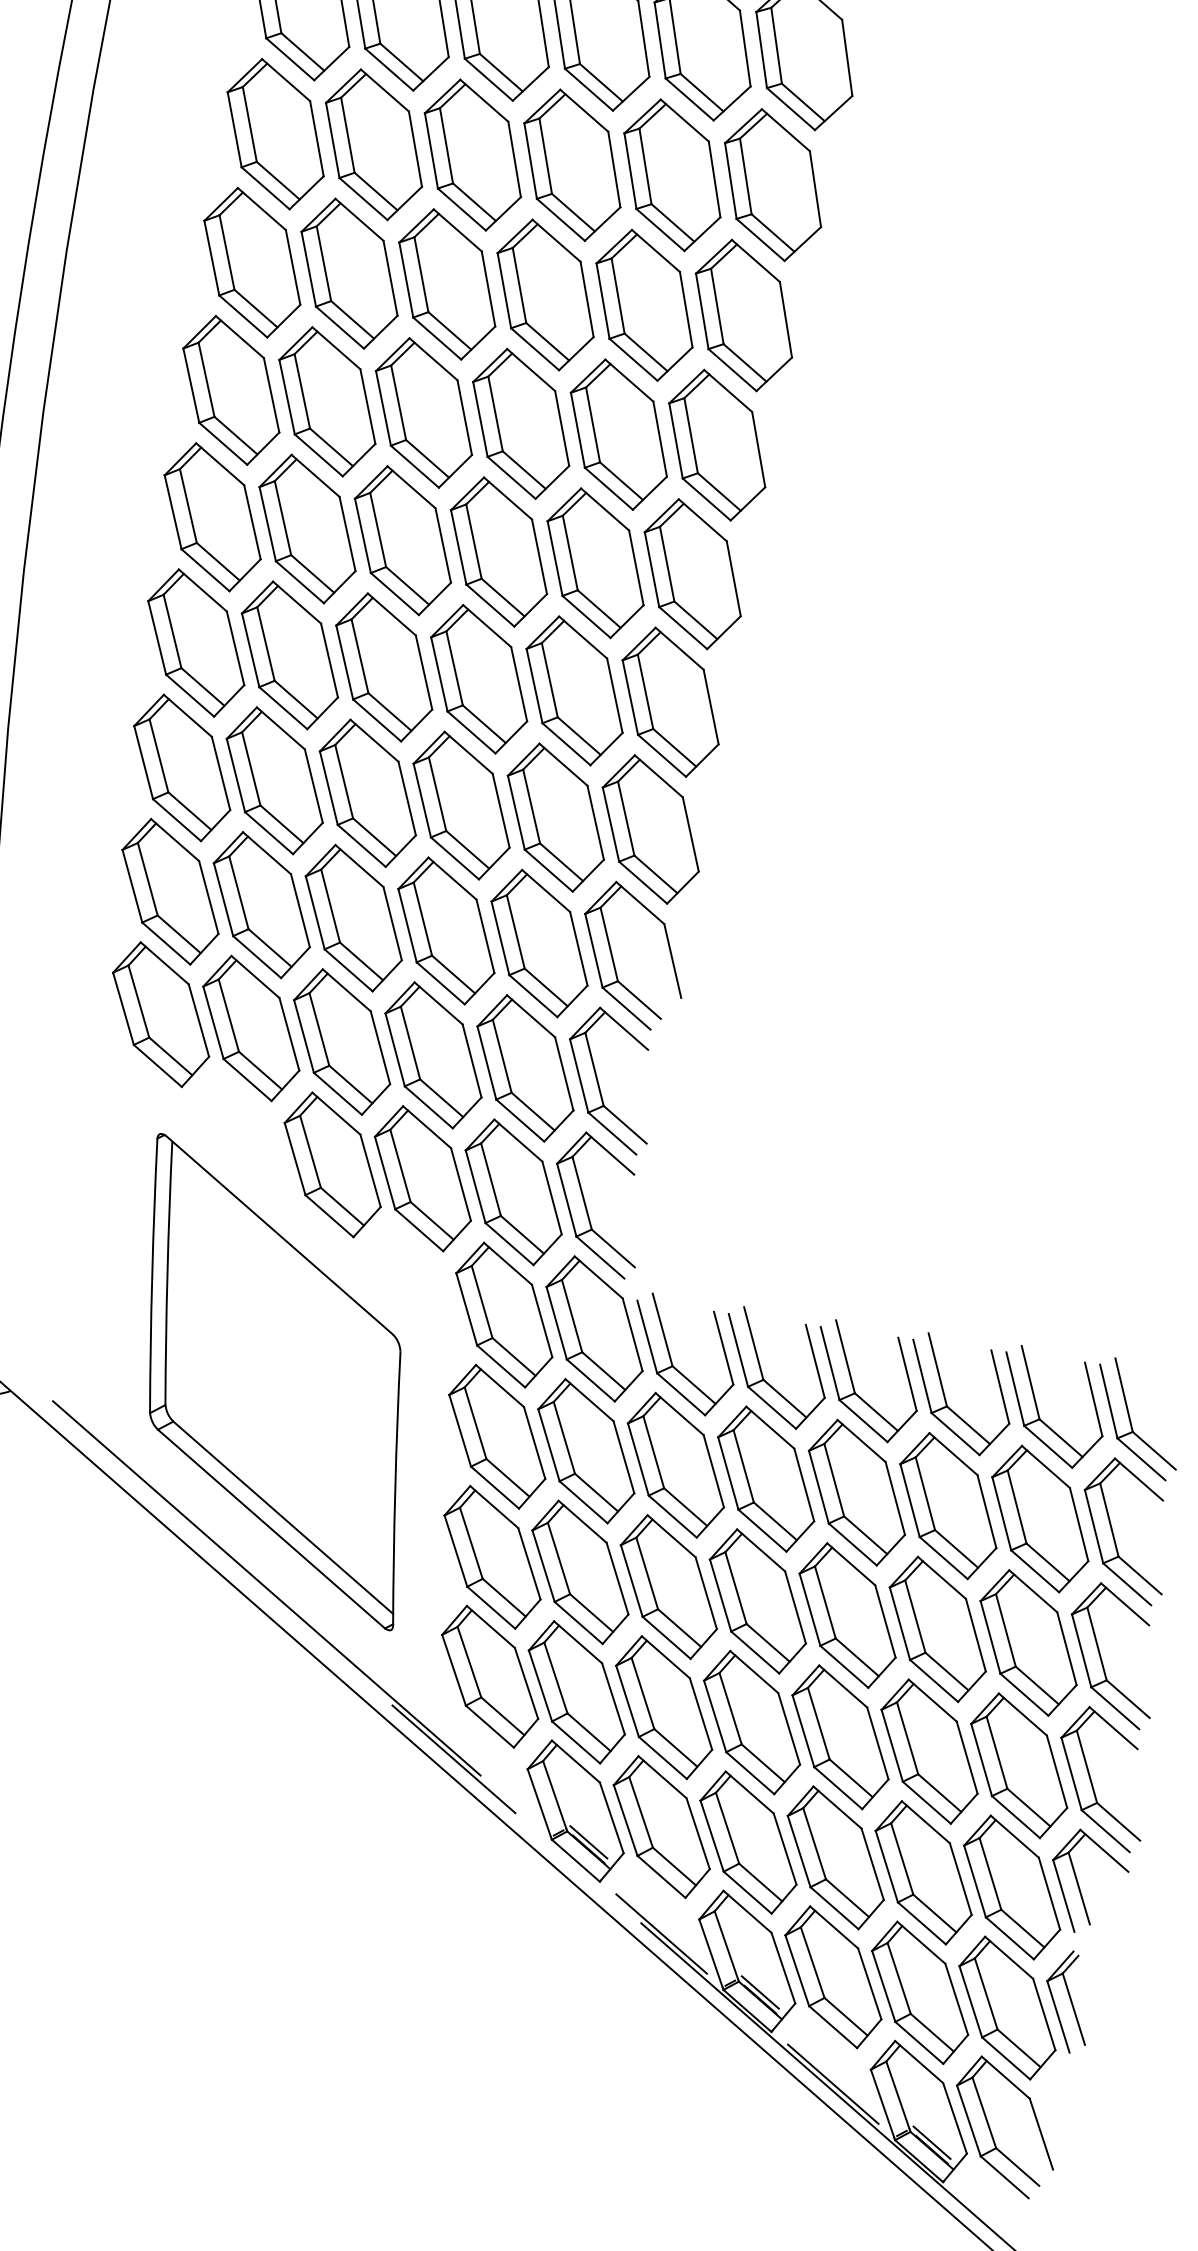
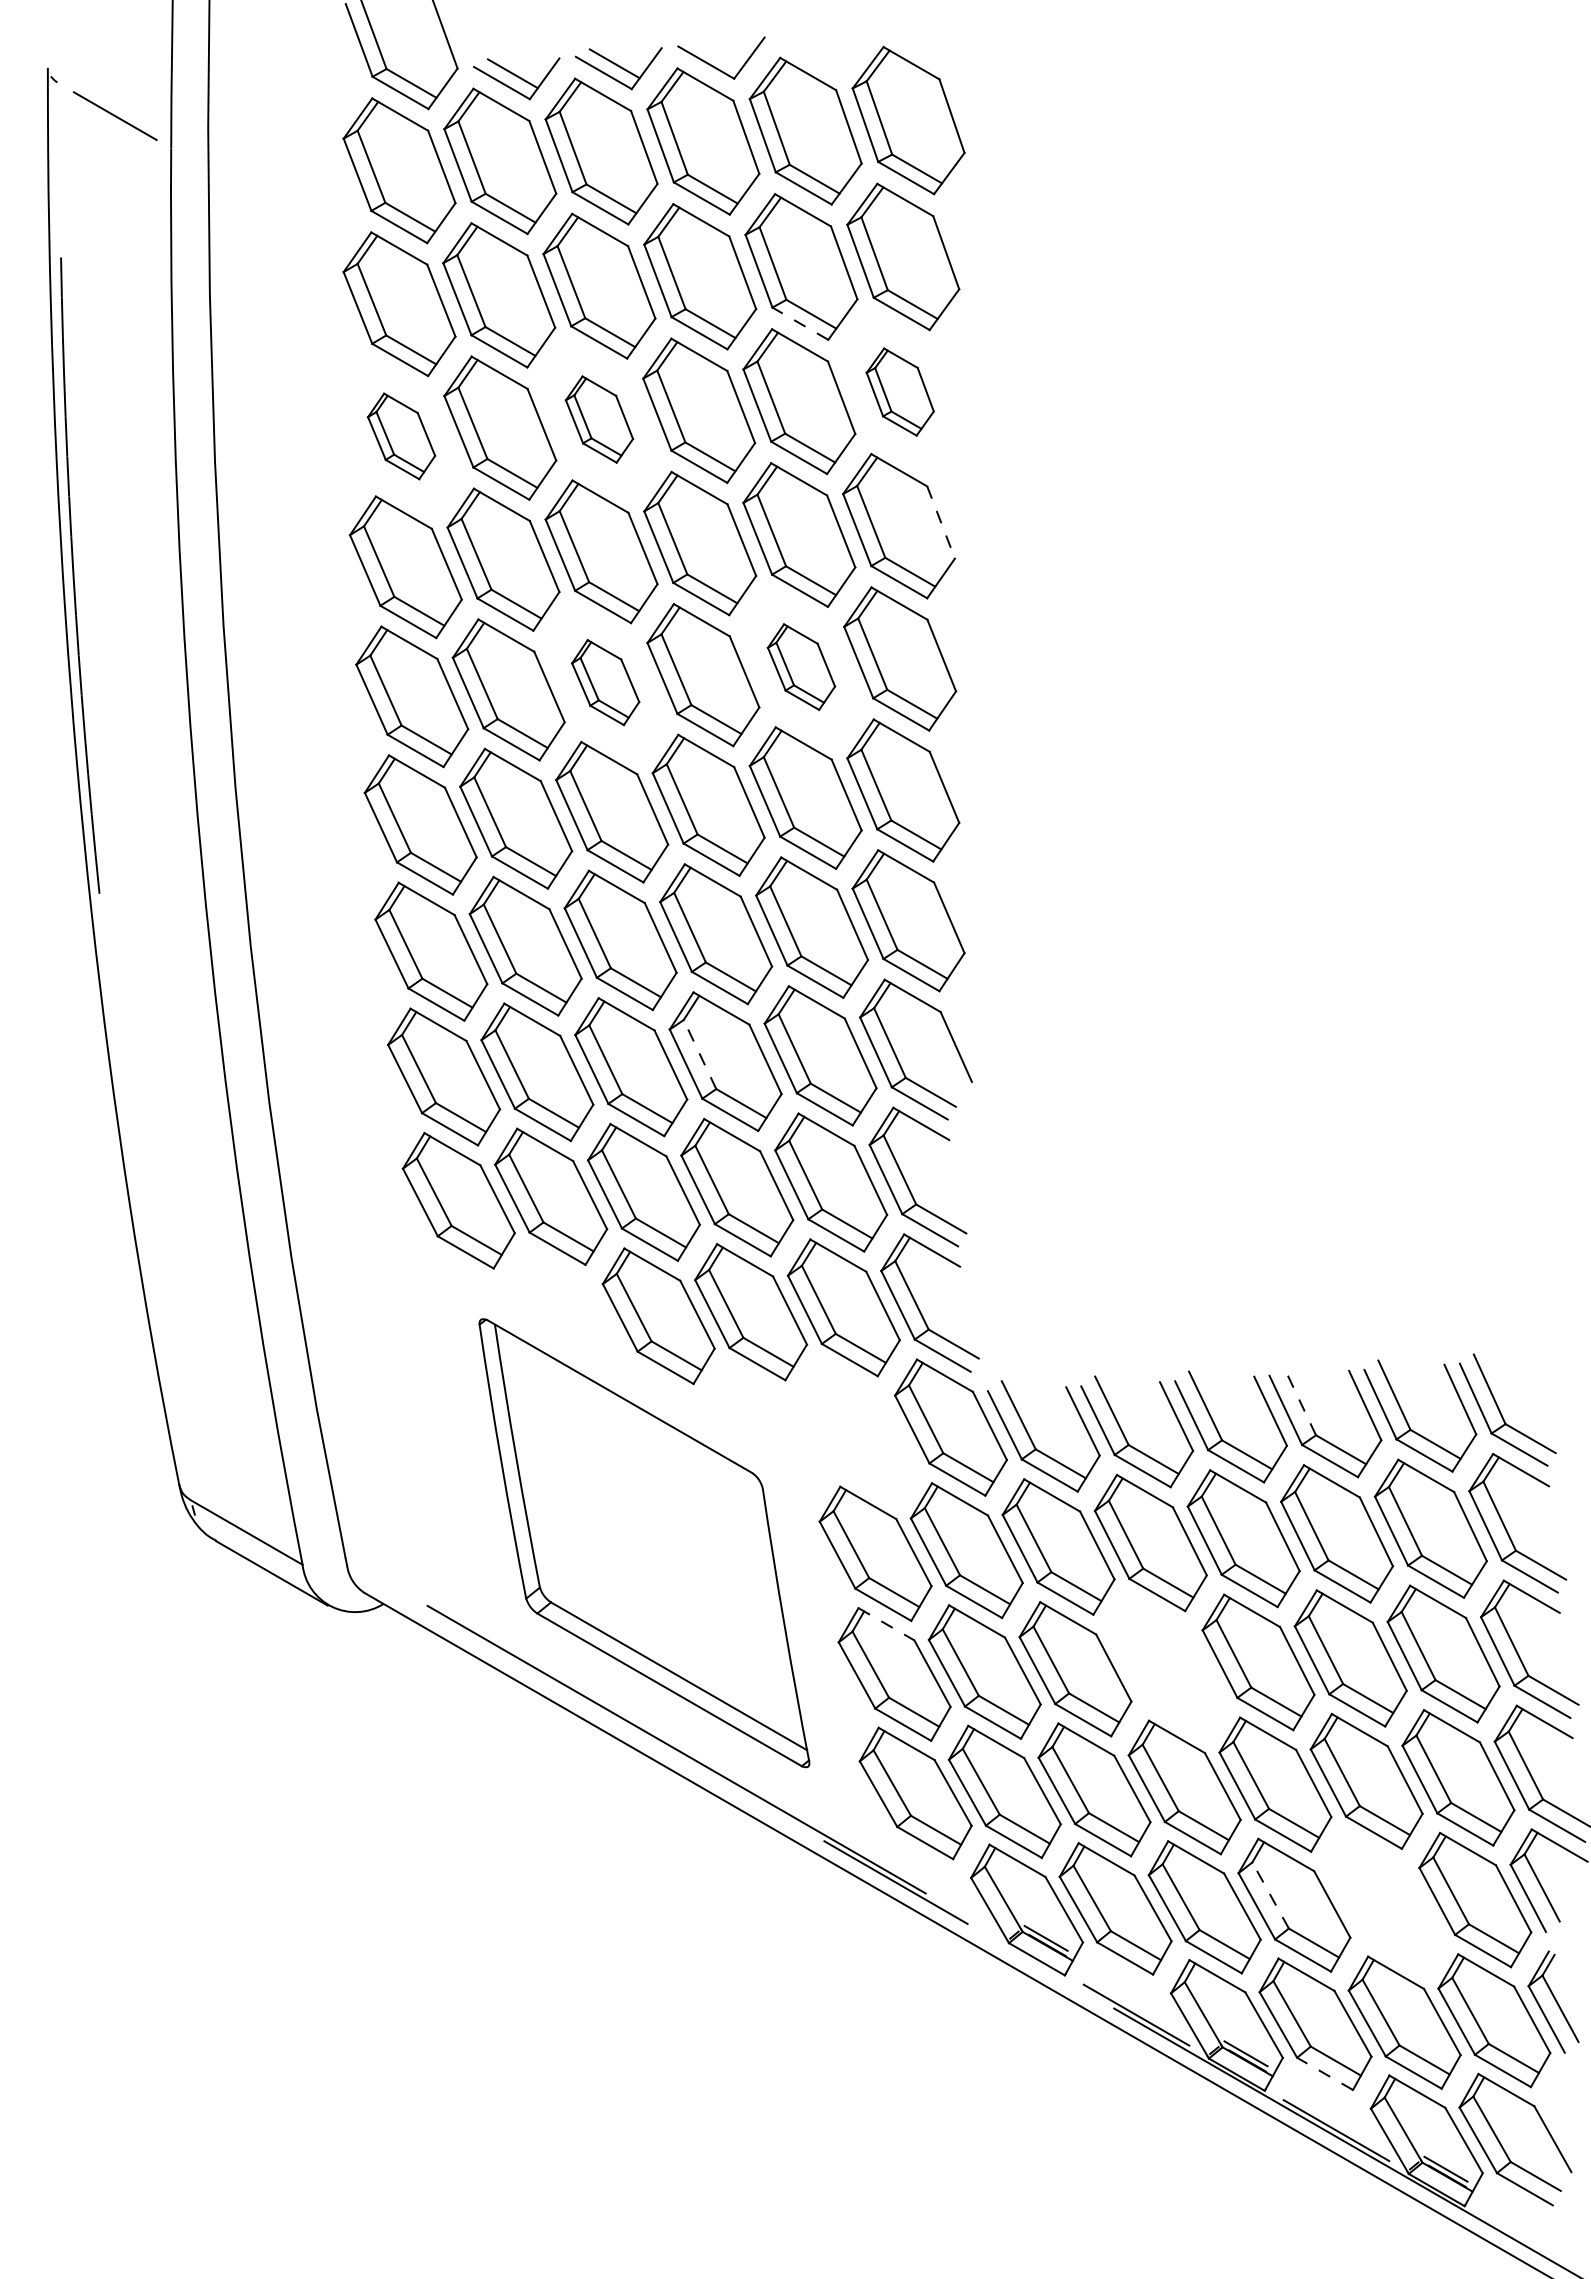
line: (659, 229) -> (799, 323), solid -> dashed
part: (252, 262) -> (401, 436), size x0.6
part: (447, 284) -> (599, 419), size x0.6
part: (744, 314) -> (900, 391), size x0.6
line: (759, 449) -> (941, 522), solid -> dashed
part: (402, 540) -> (605, 682), size x0.6
part: (595, 562) -> (801, 666), size x0.6
line: (422, 918) -> (699, 1054), solid -> dashed
part: (504, 1314) -> (858, 1431), removed
line: (937, 1369) -> (1299, 1400), solid -> dashed
line: (494, 1507) -> (886, 1624), solid -> dashed
part: (757, 1600) -> (1166, 1665), removed
line: (814, 1843) -> (1270, 1895), solid -> dashed
part: (923, 1872) -> (1384, 1902), removed
line: (832, 2026) -> (1324, 2073), solid -> dashed

